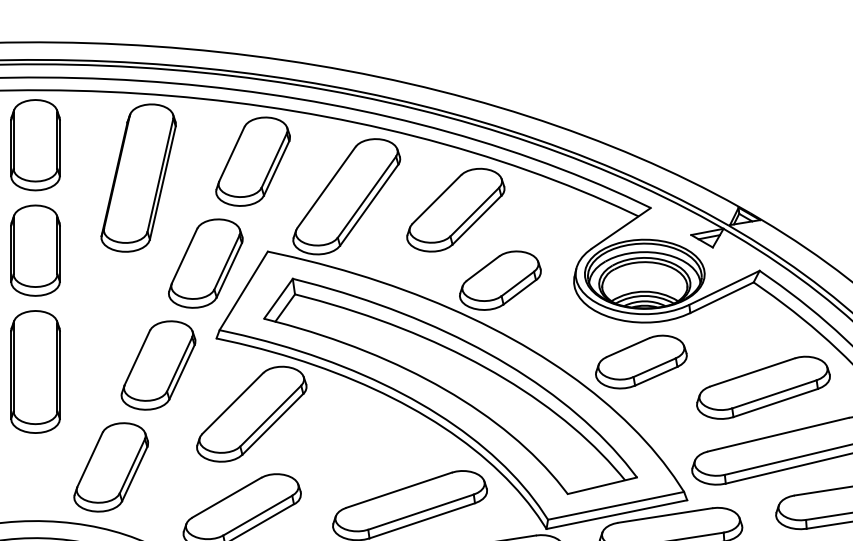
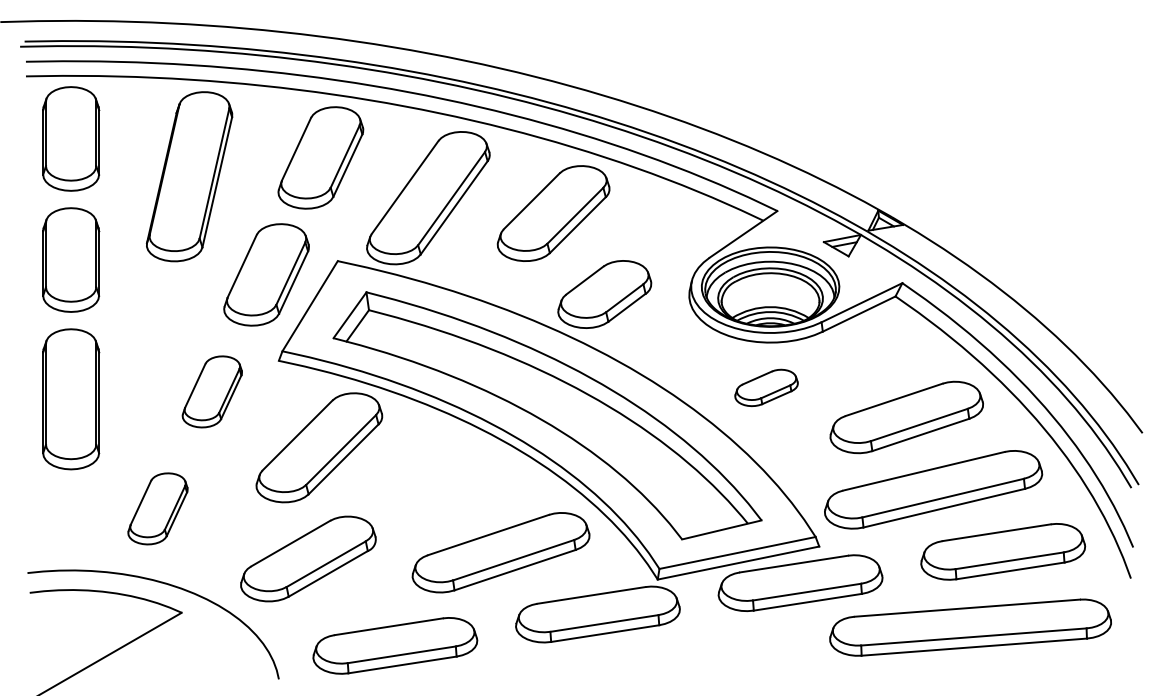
part: (641, 361) -> (766, 387), size x0.6
part: (158, 365) -> (212, 391), size x0.7
part: (110, 467) -> (157, 508), size x0.7

